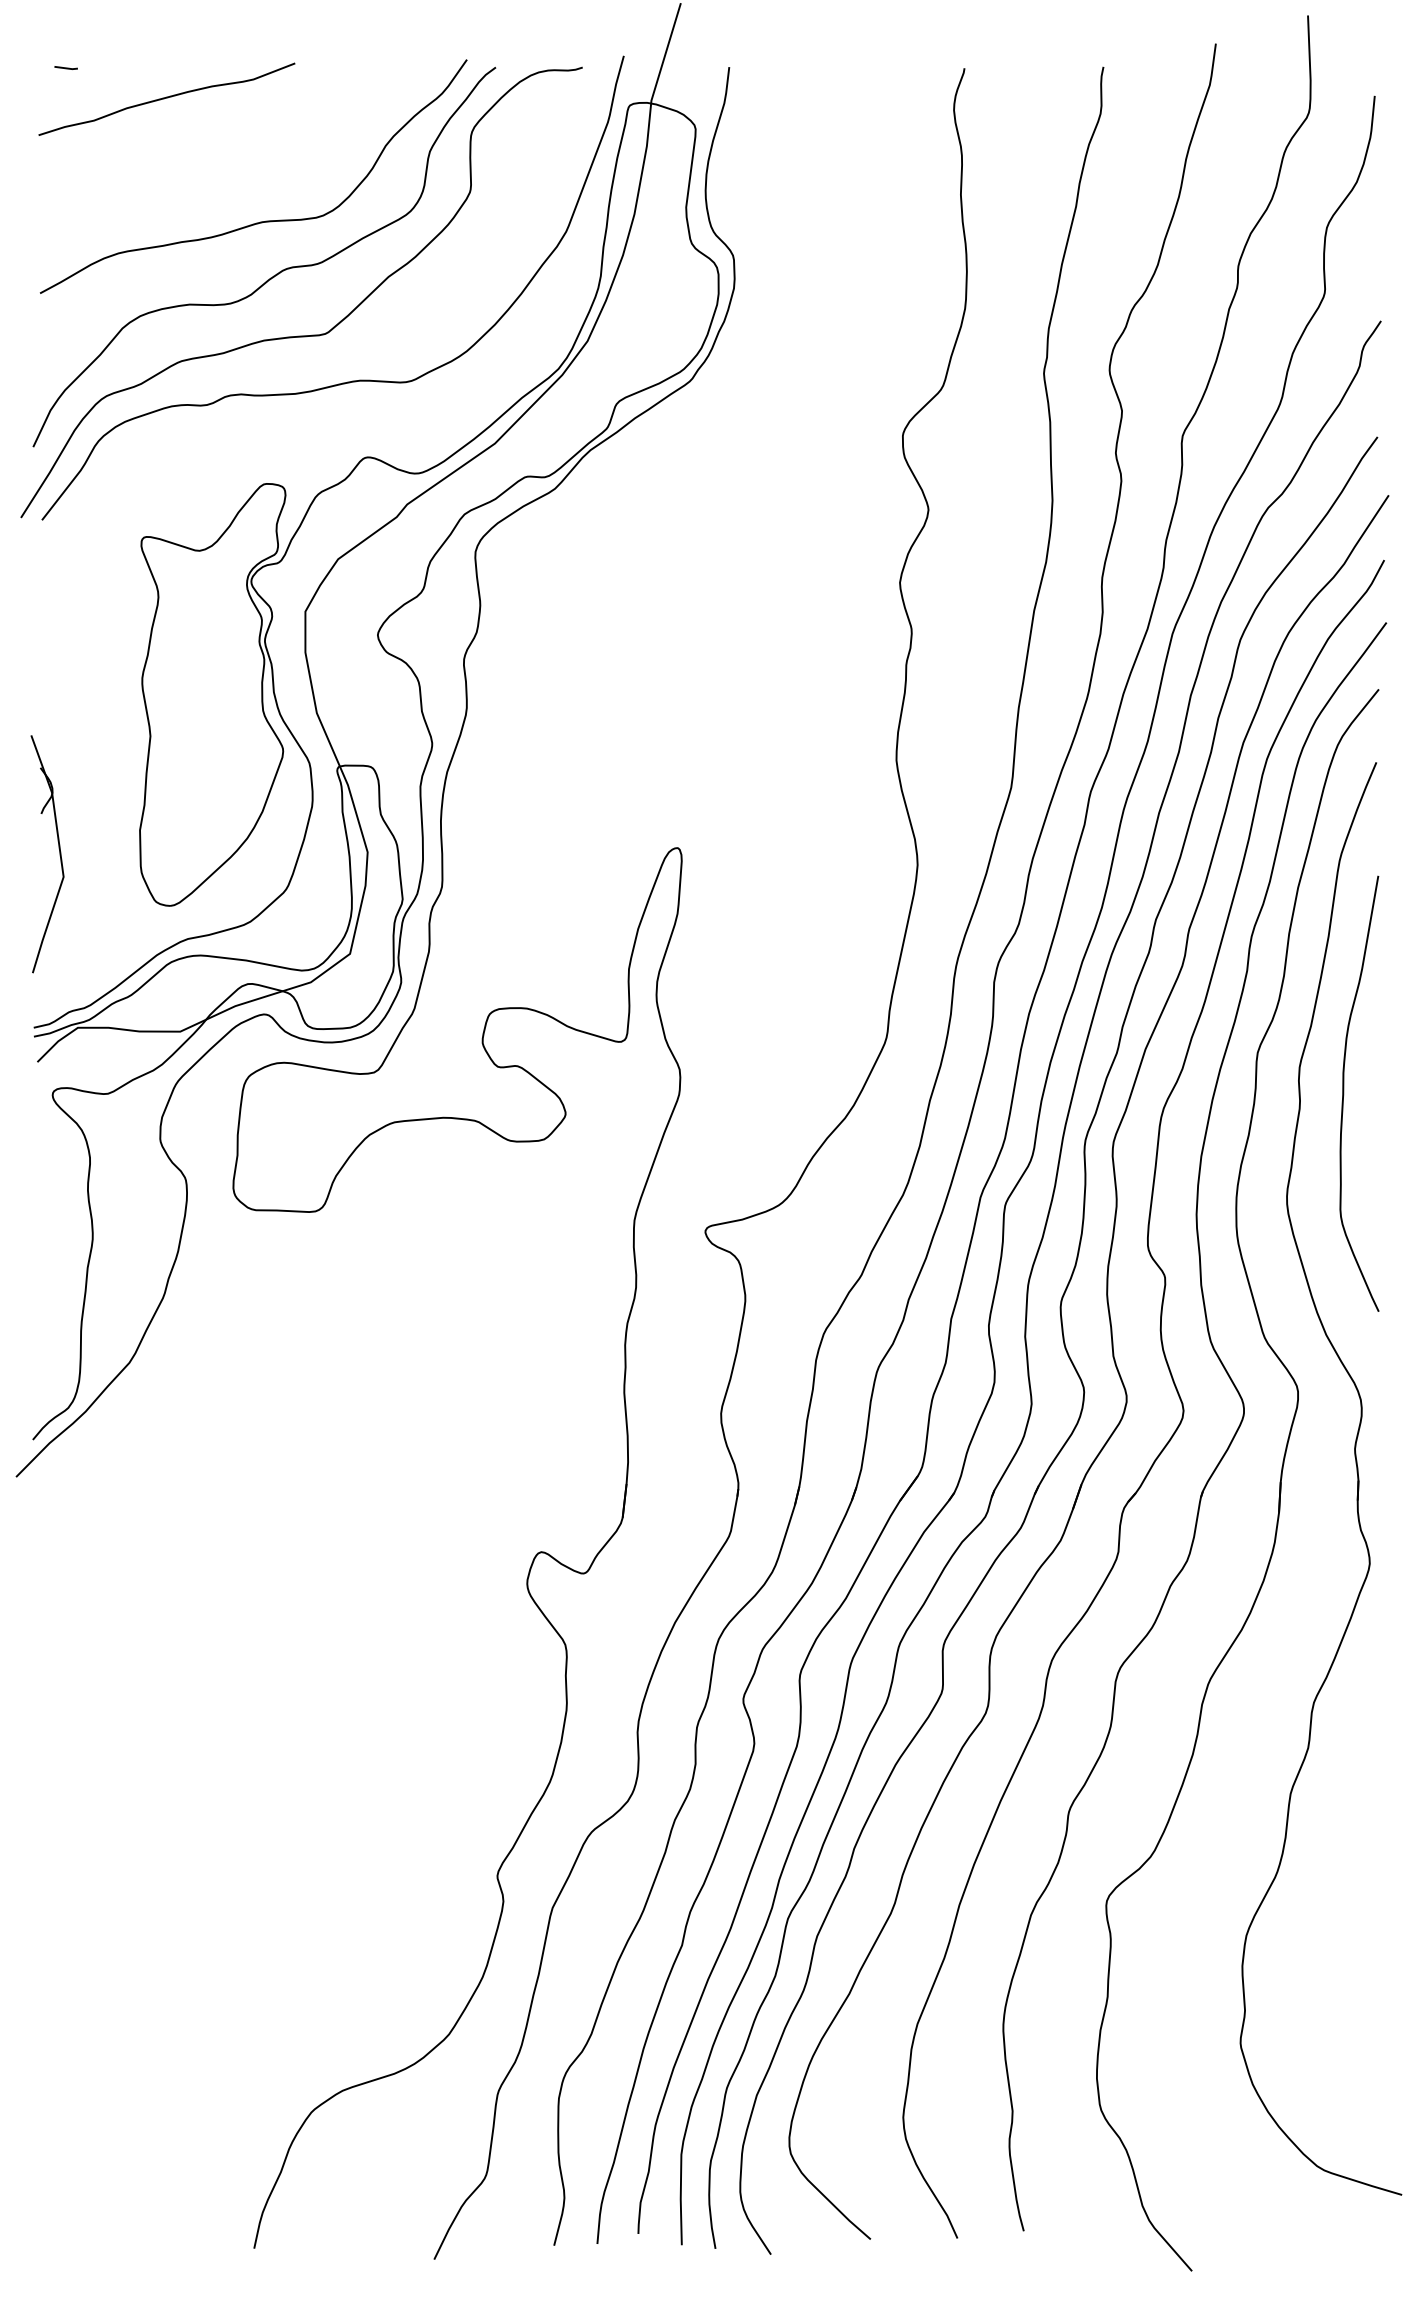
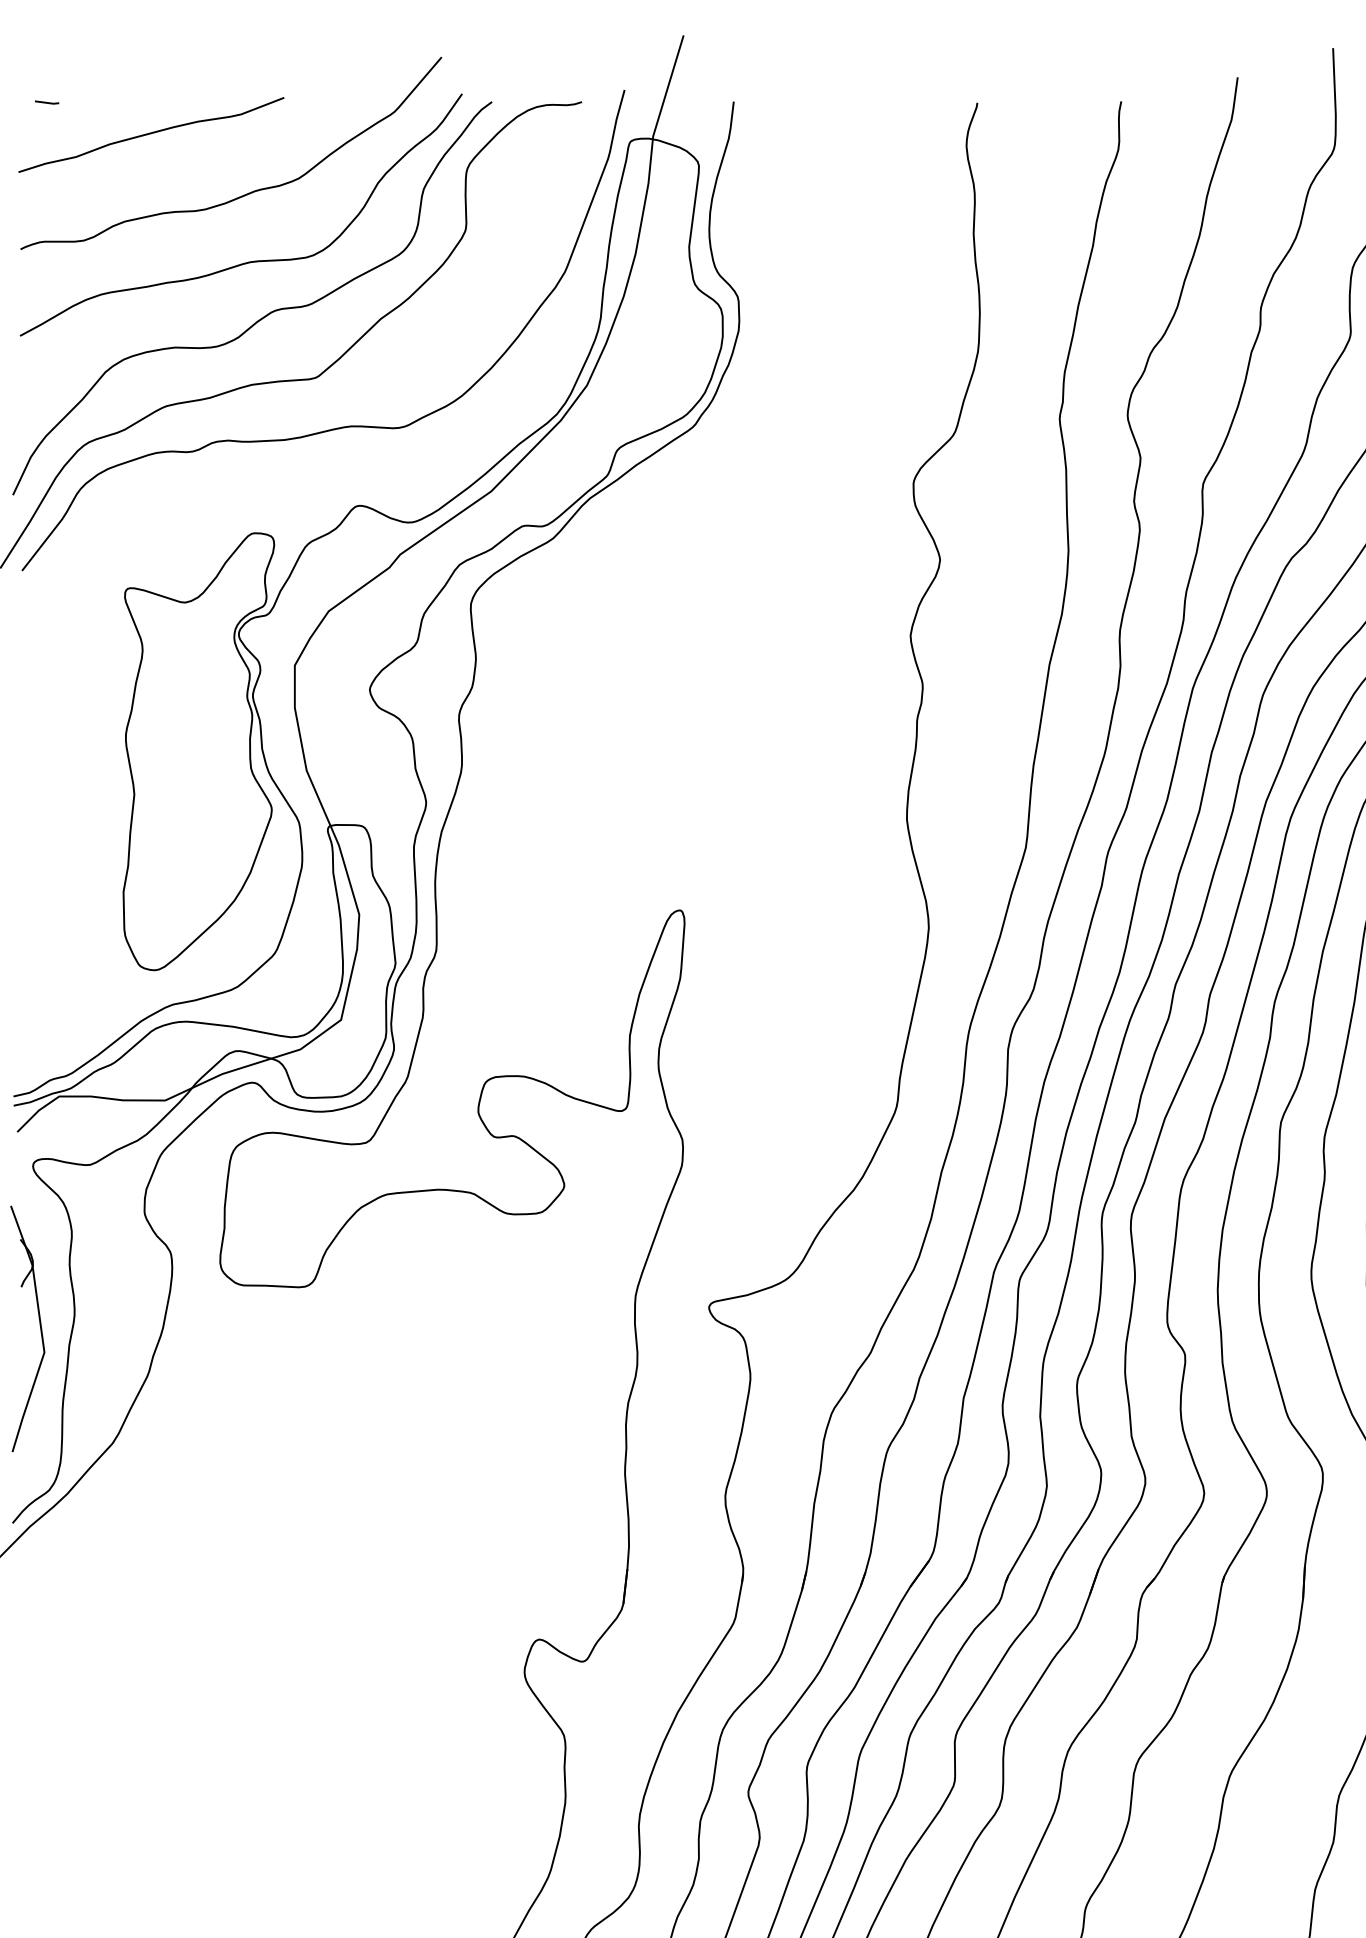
curve: (261, 154) -> (249, 192), added
part: (59, 854) -> (40, 1329), moved

